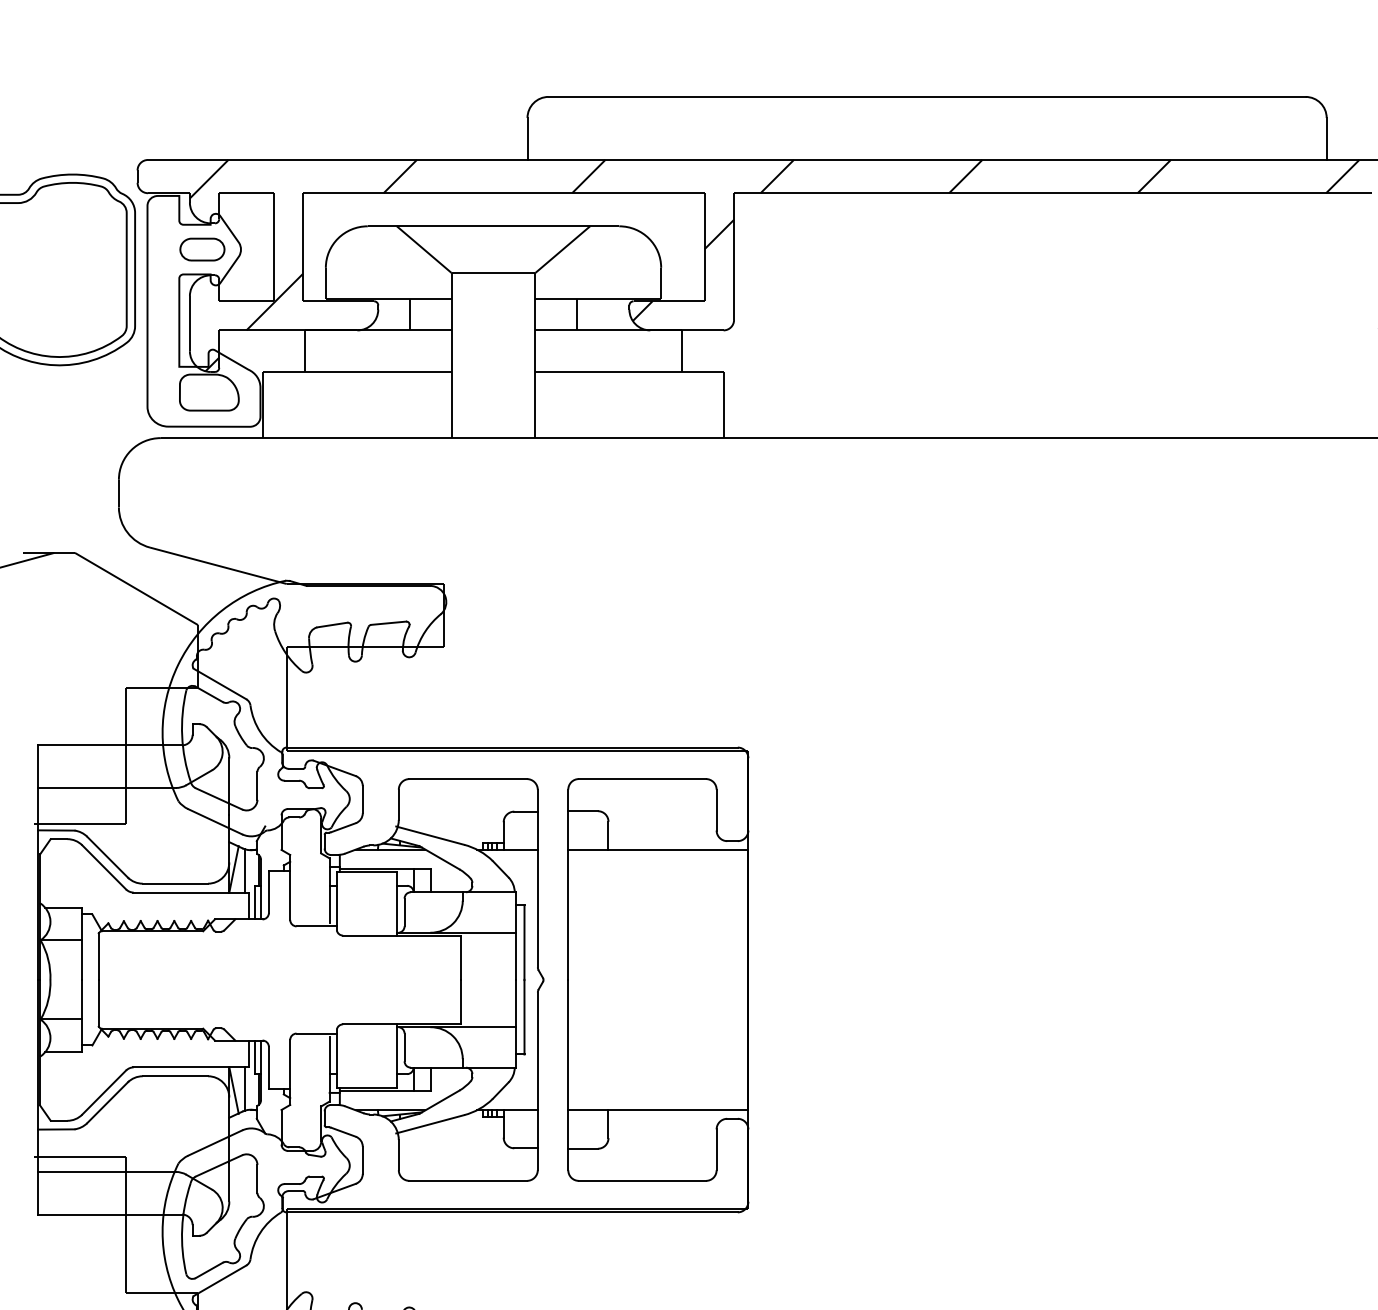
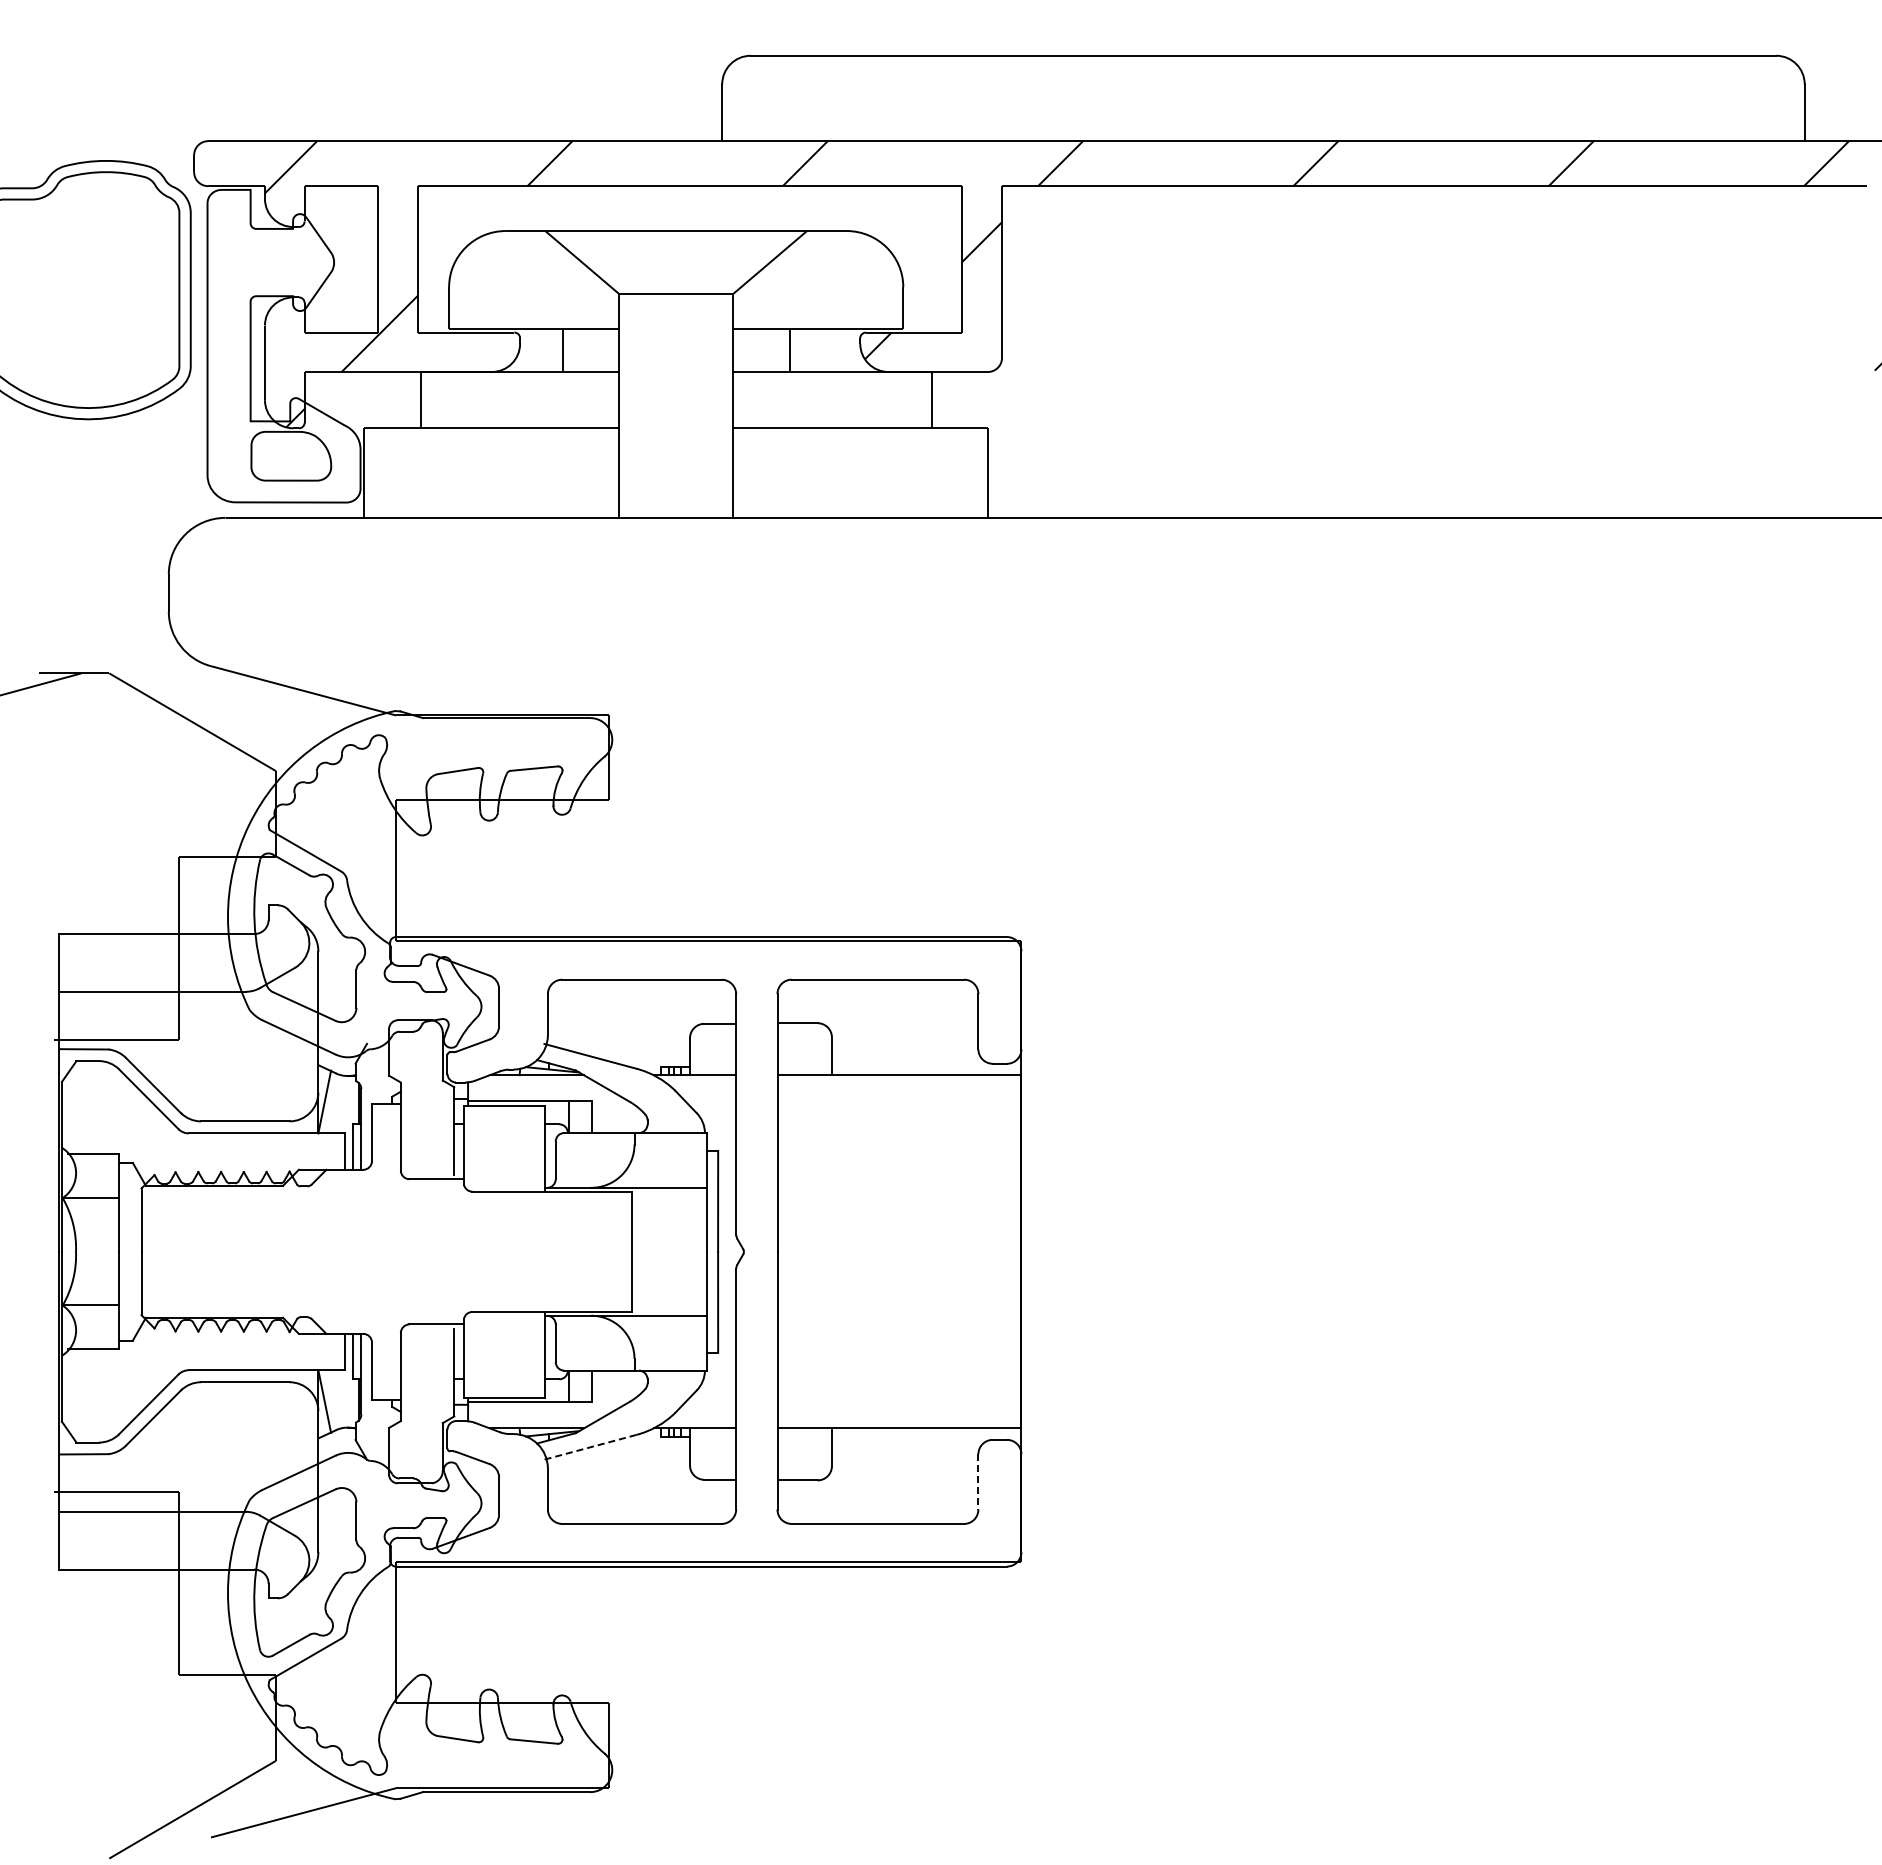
part: (202, 249) -> (281, 262), removed
line: (244, 870) -> (339, 1103), removed
line: (244, 1089) -> (339, 1399), removed
line: (430, 1124) -> (590, 1447), solid -> dashed
line: (716, 1149) -> (978, 1481), solid -> dashed

